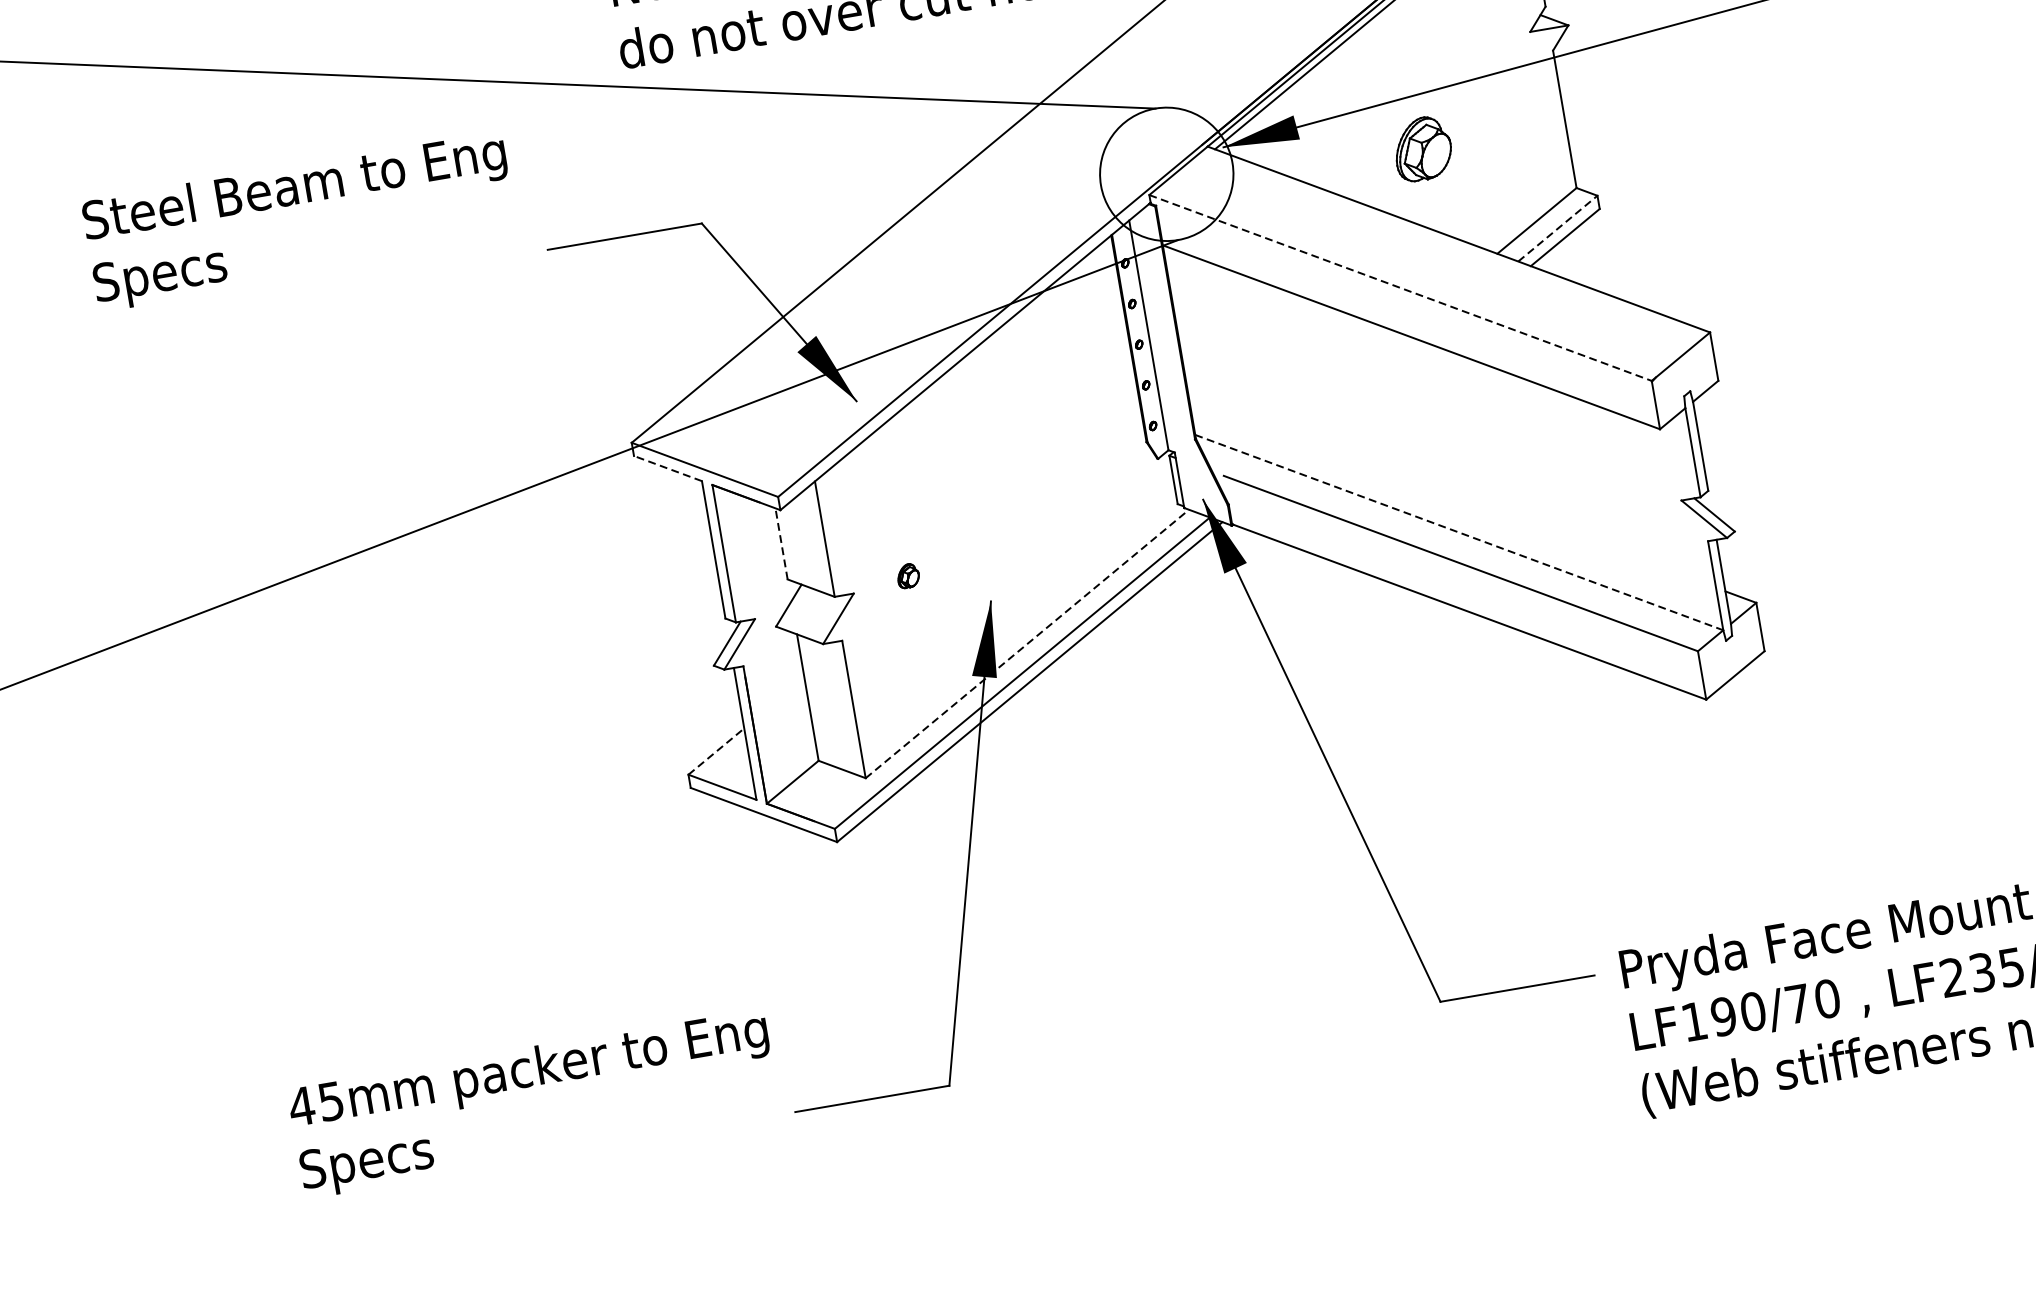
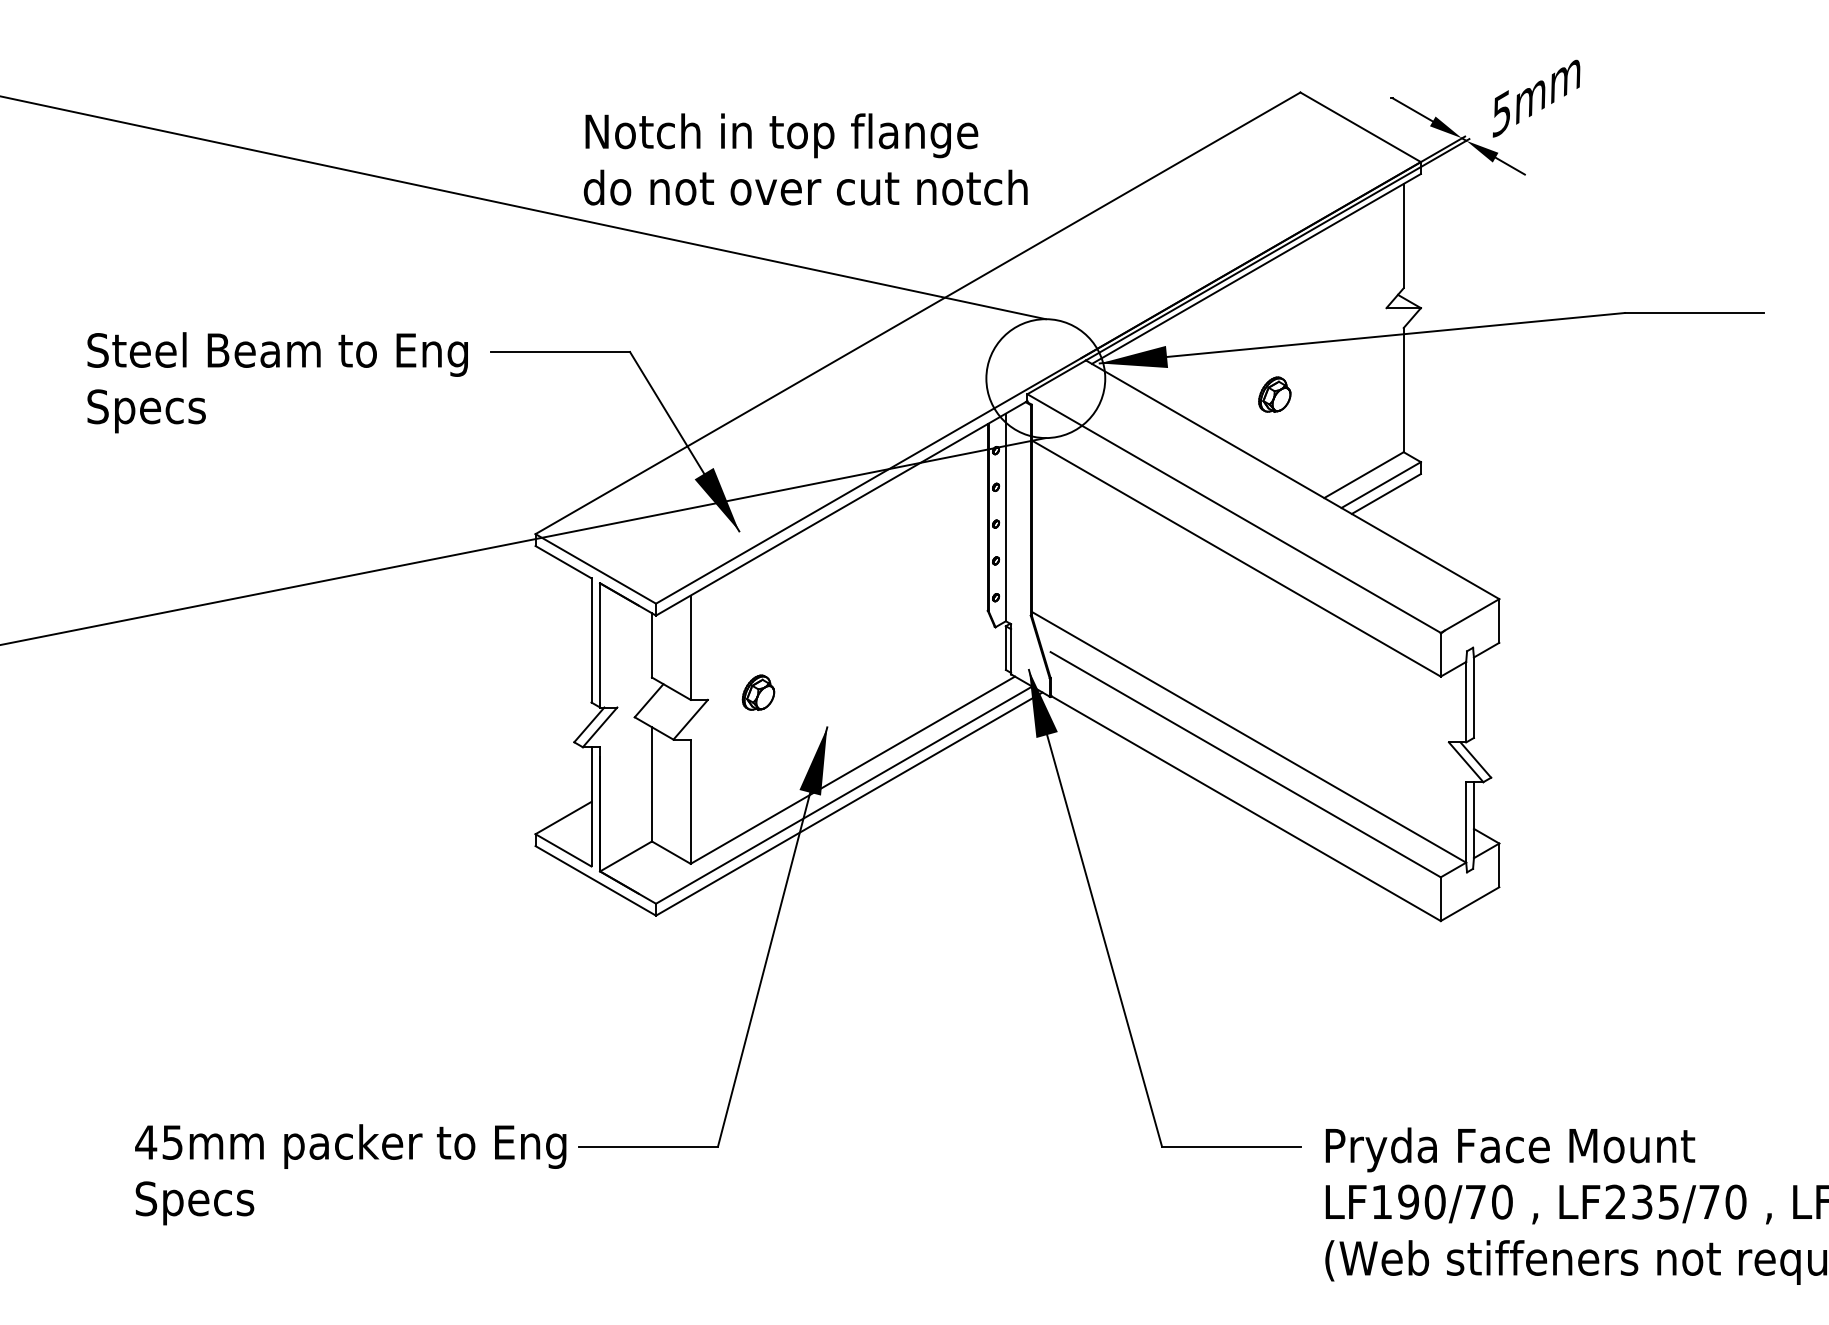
part: (1422, 148) -> (1274, 394), size x0.62
text: (300, 221) -> (277, 382), moved
line: (1558, 229) -> (1381, 485), dashed -> solid
line: (1400, 287) -> (1234, 513), dashed -> solid
line: (667, 467) -> (563, 561), dashed -> solid
line: (1458, 532) -> (1248, 737), dashed -> solid
line: (780, 542) -> (651, 644), dashed -> solid
part: (908, 575) -> (758, 692), size x1.67
line: (1027, 643) -> (853, 769), dashed -> solid
line: (716, 750) -> (563, 817), dashed -> solid
text: (533, 1103) -> (350, 1174), moved

